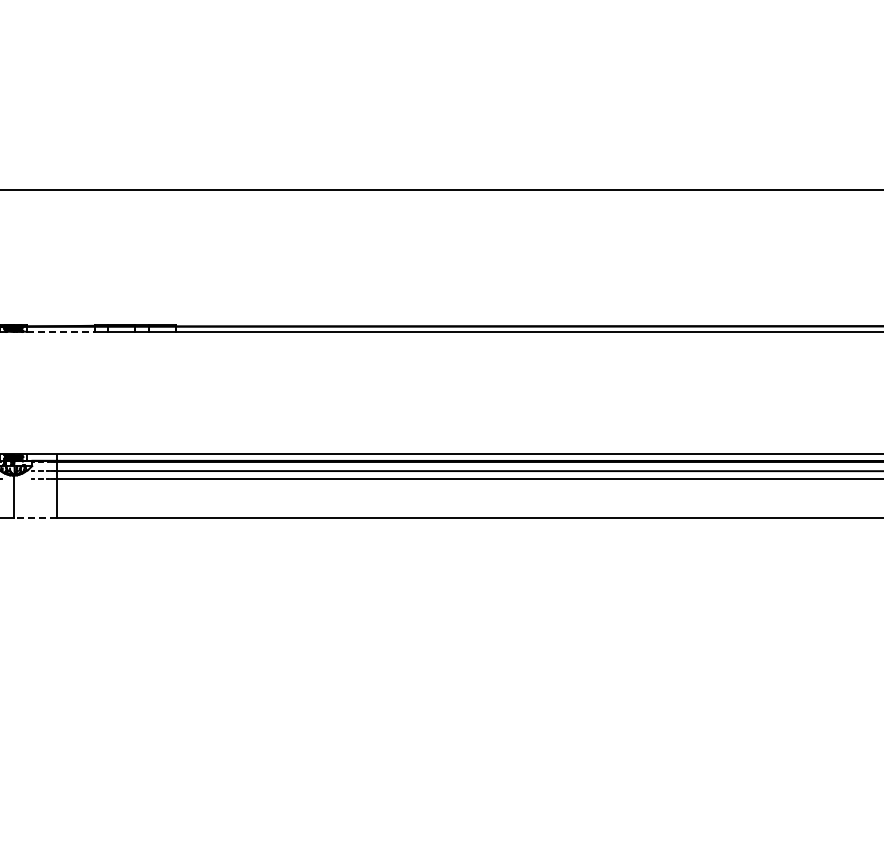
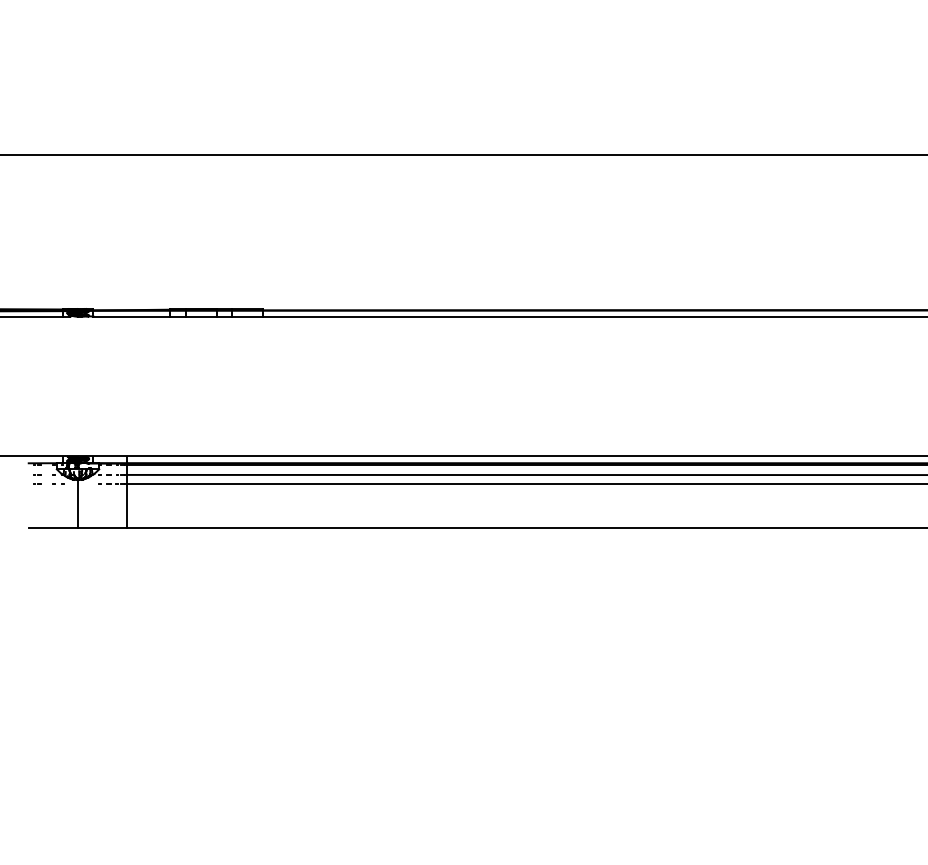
line: (60, 331) -> (131, 316), dashed -> solid
line: (35, 517) -> (102, 527), dashed -> solid

